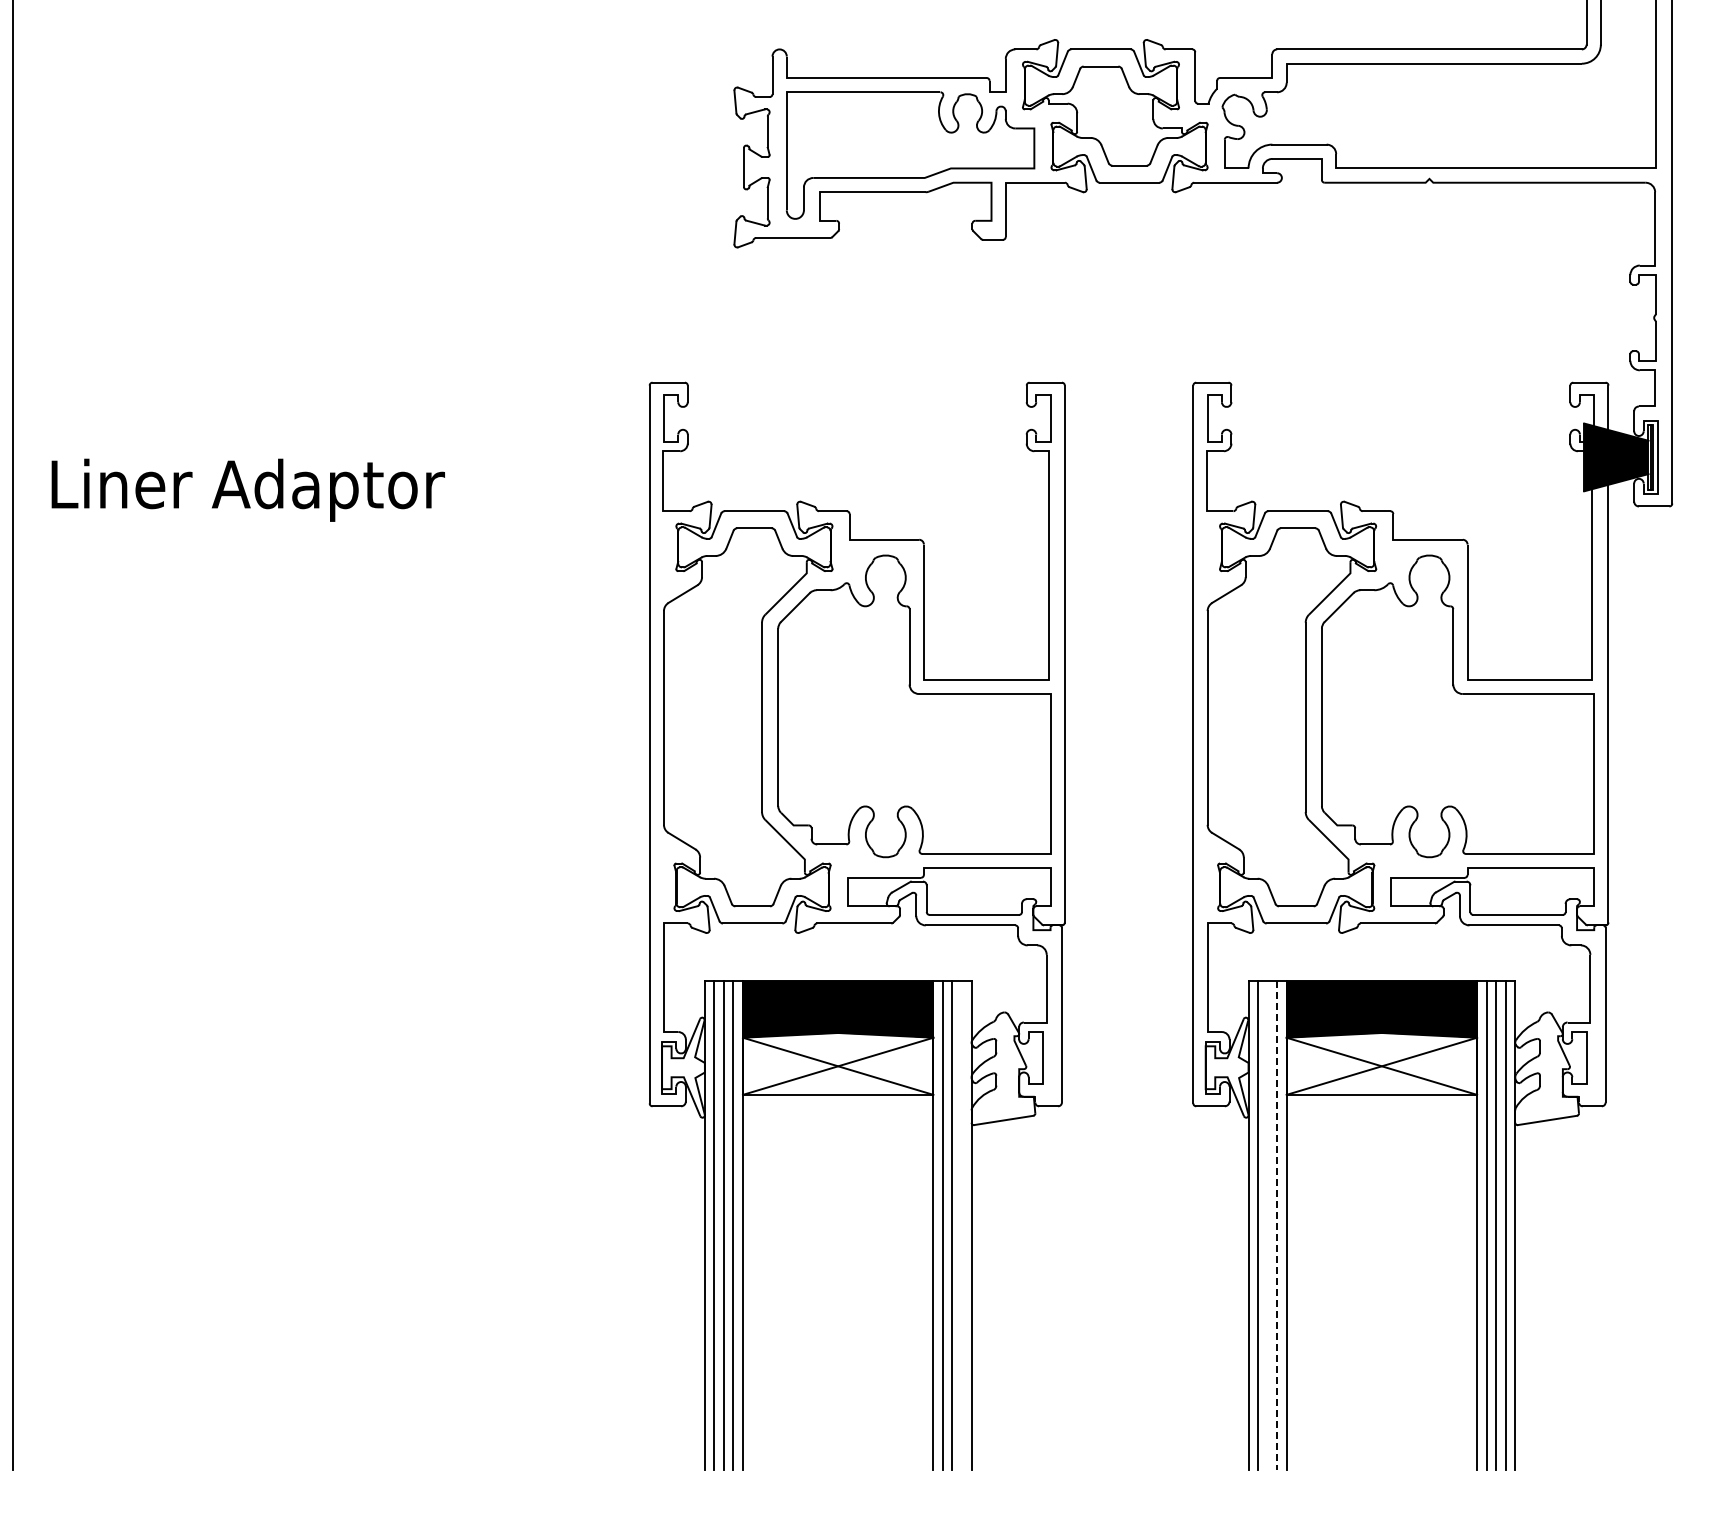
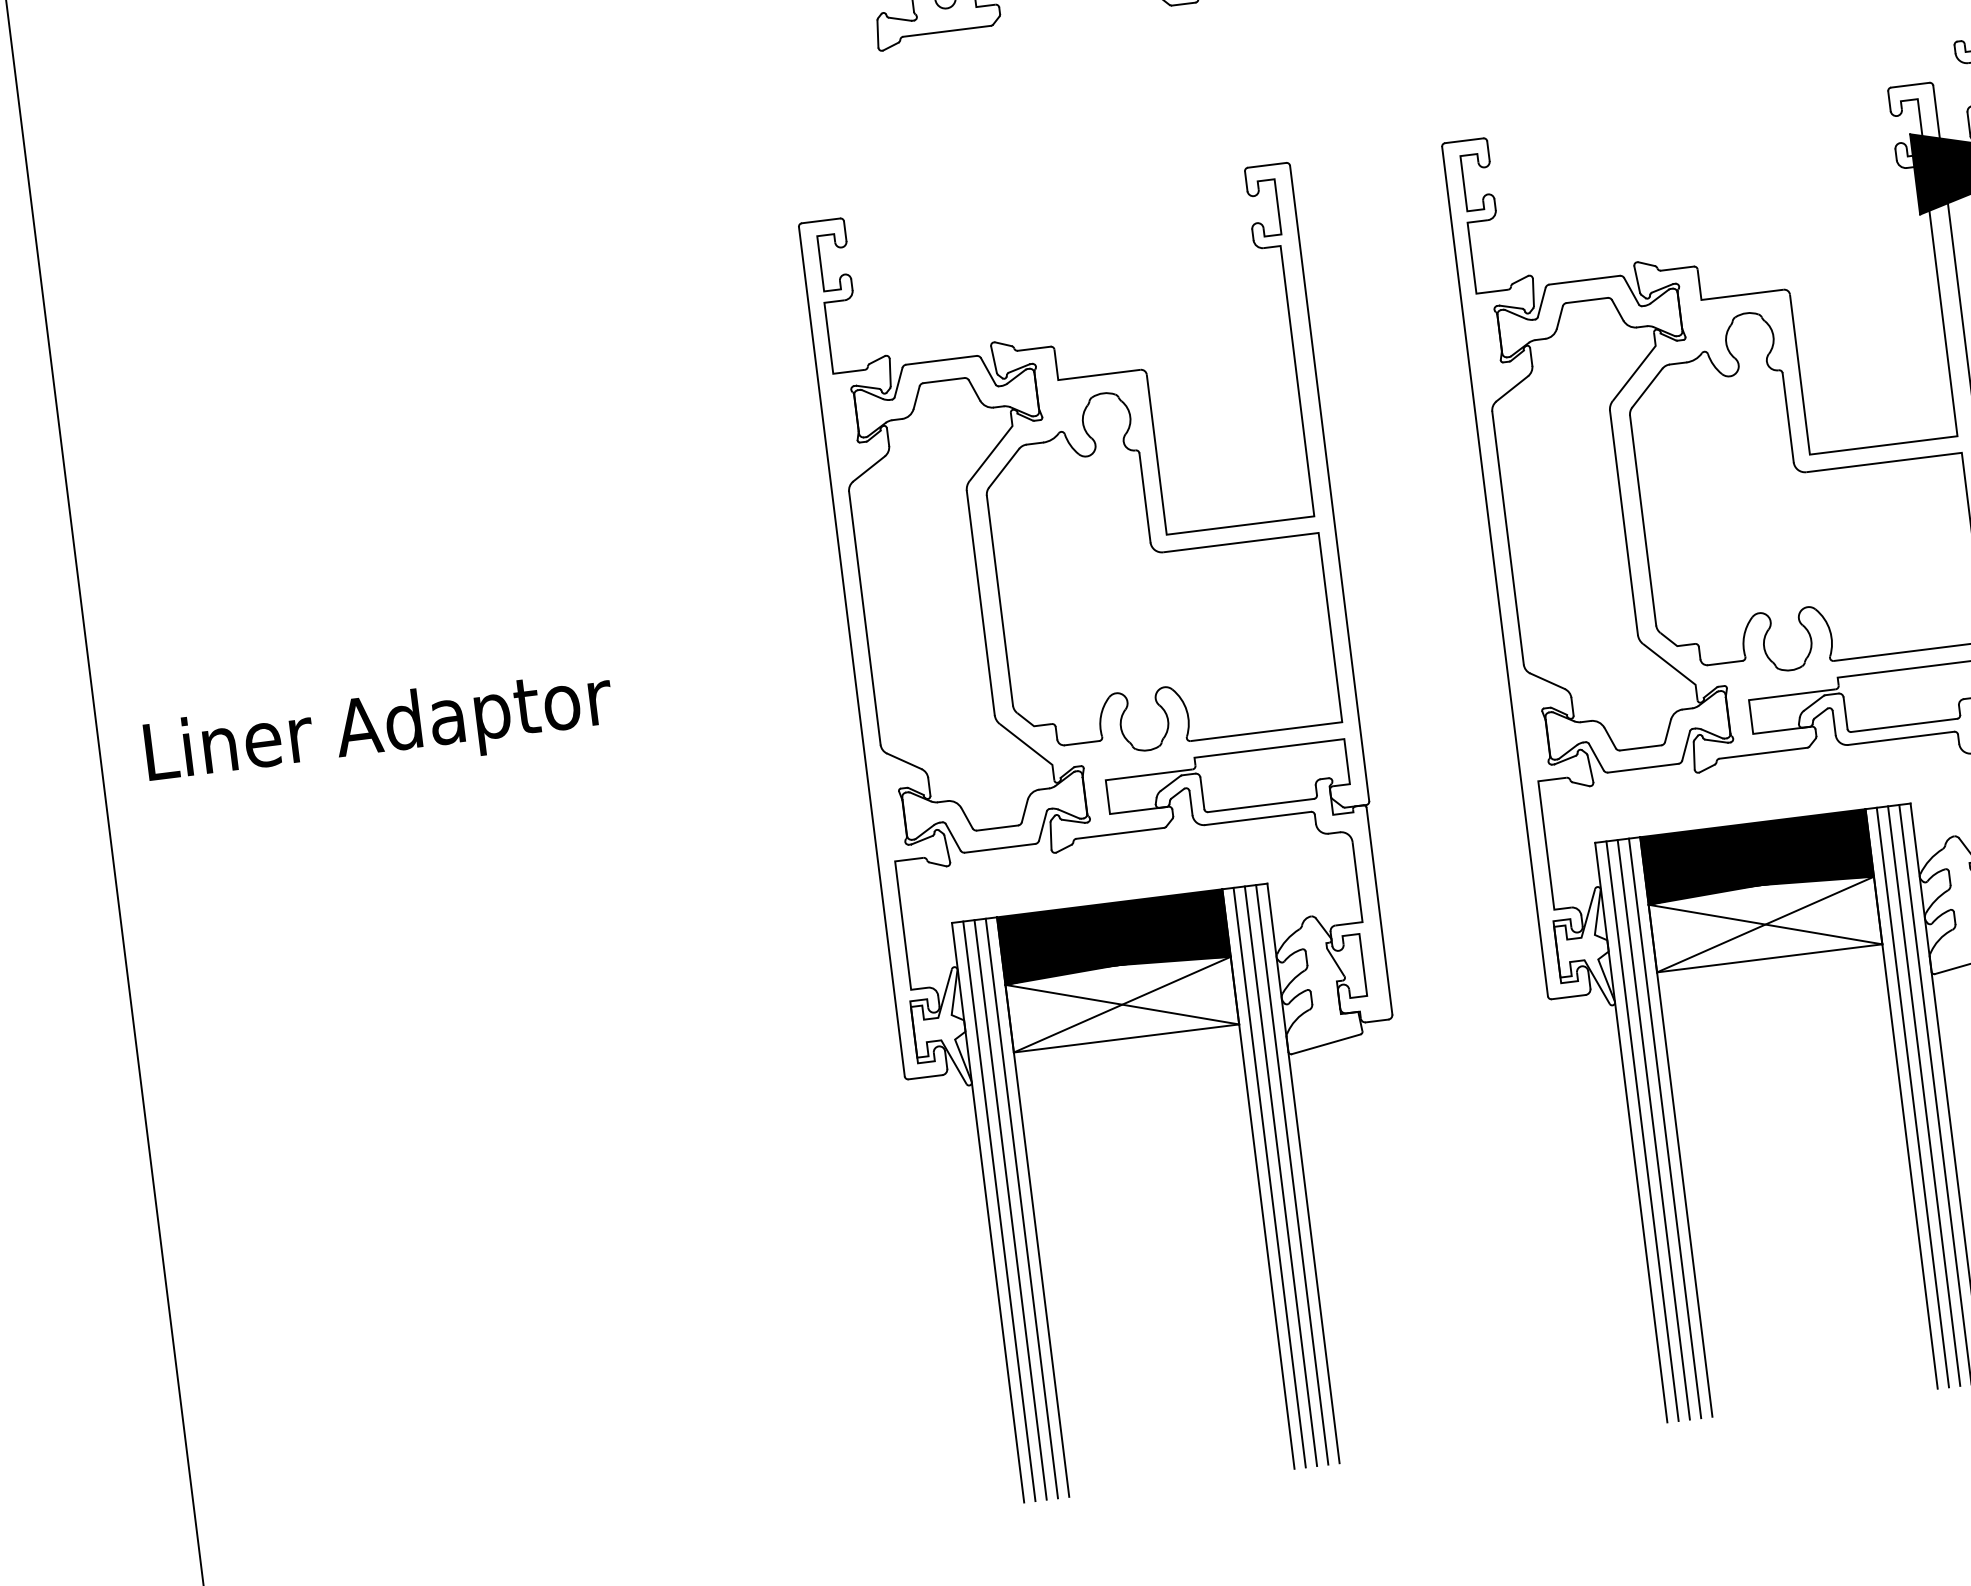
text: (247, 489) -> (378, 729), moved
line: (961, 1225) -> (1291, 1174), added
line: (1267, 1225) -> (1653, 1129), added
line: (1277, 1225) -> (1665, 1128), dashed -> solid

